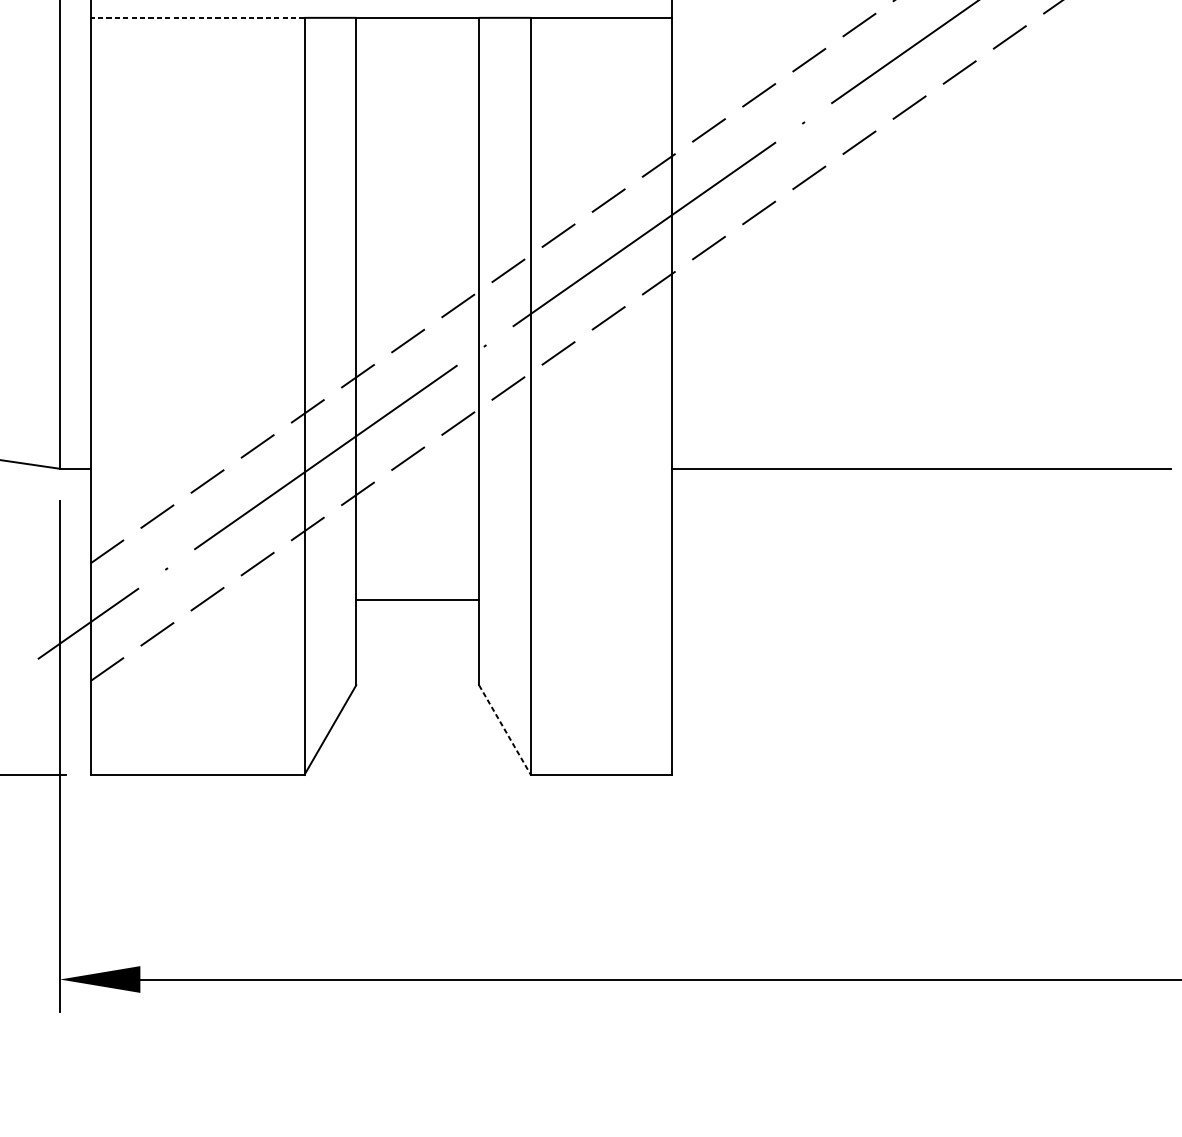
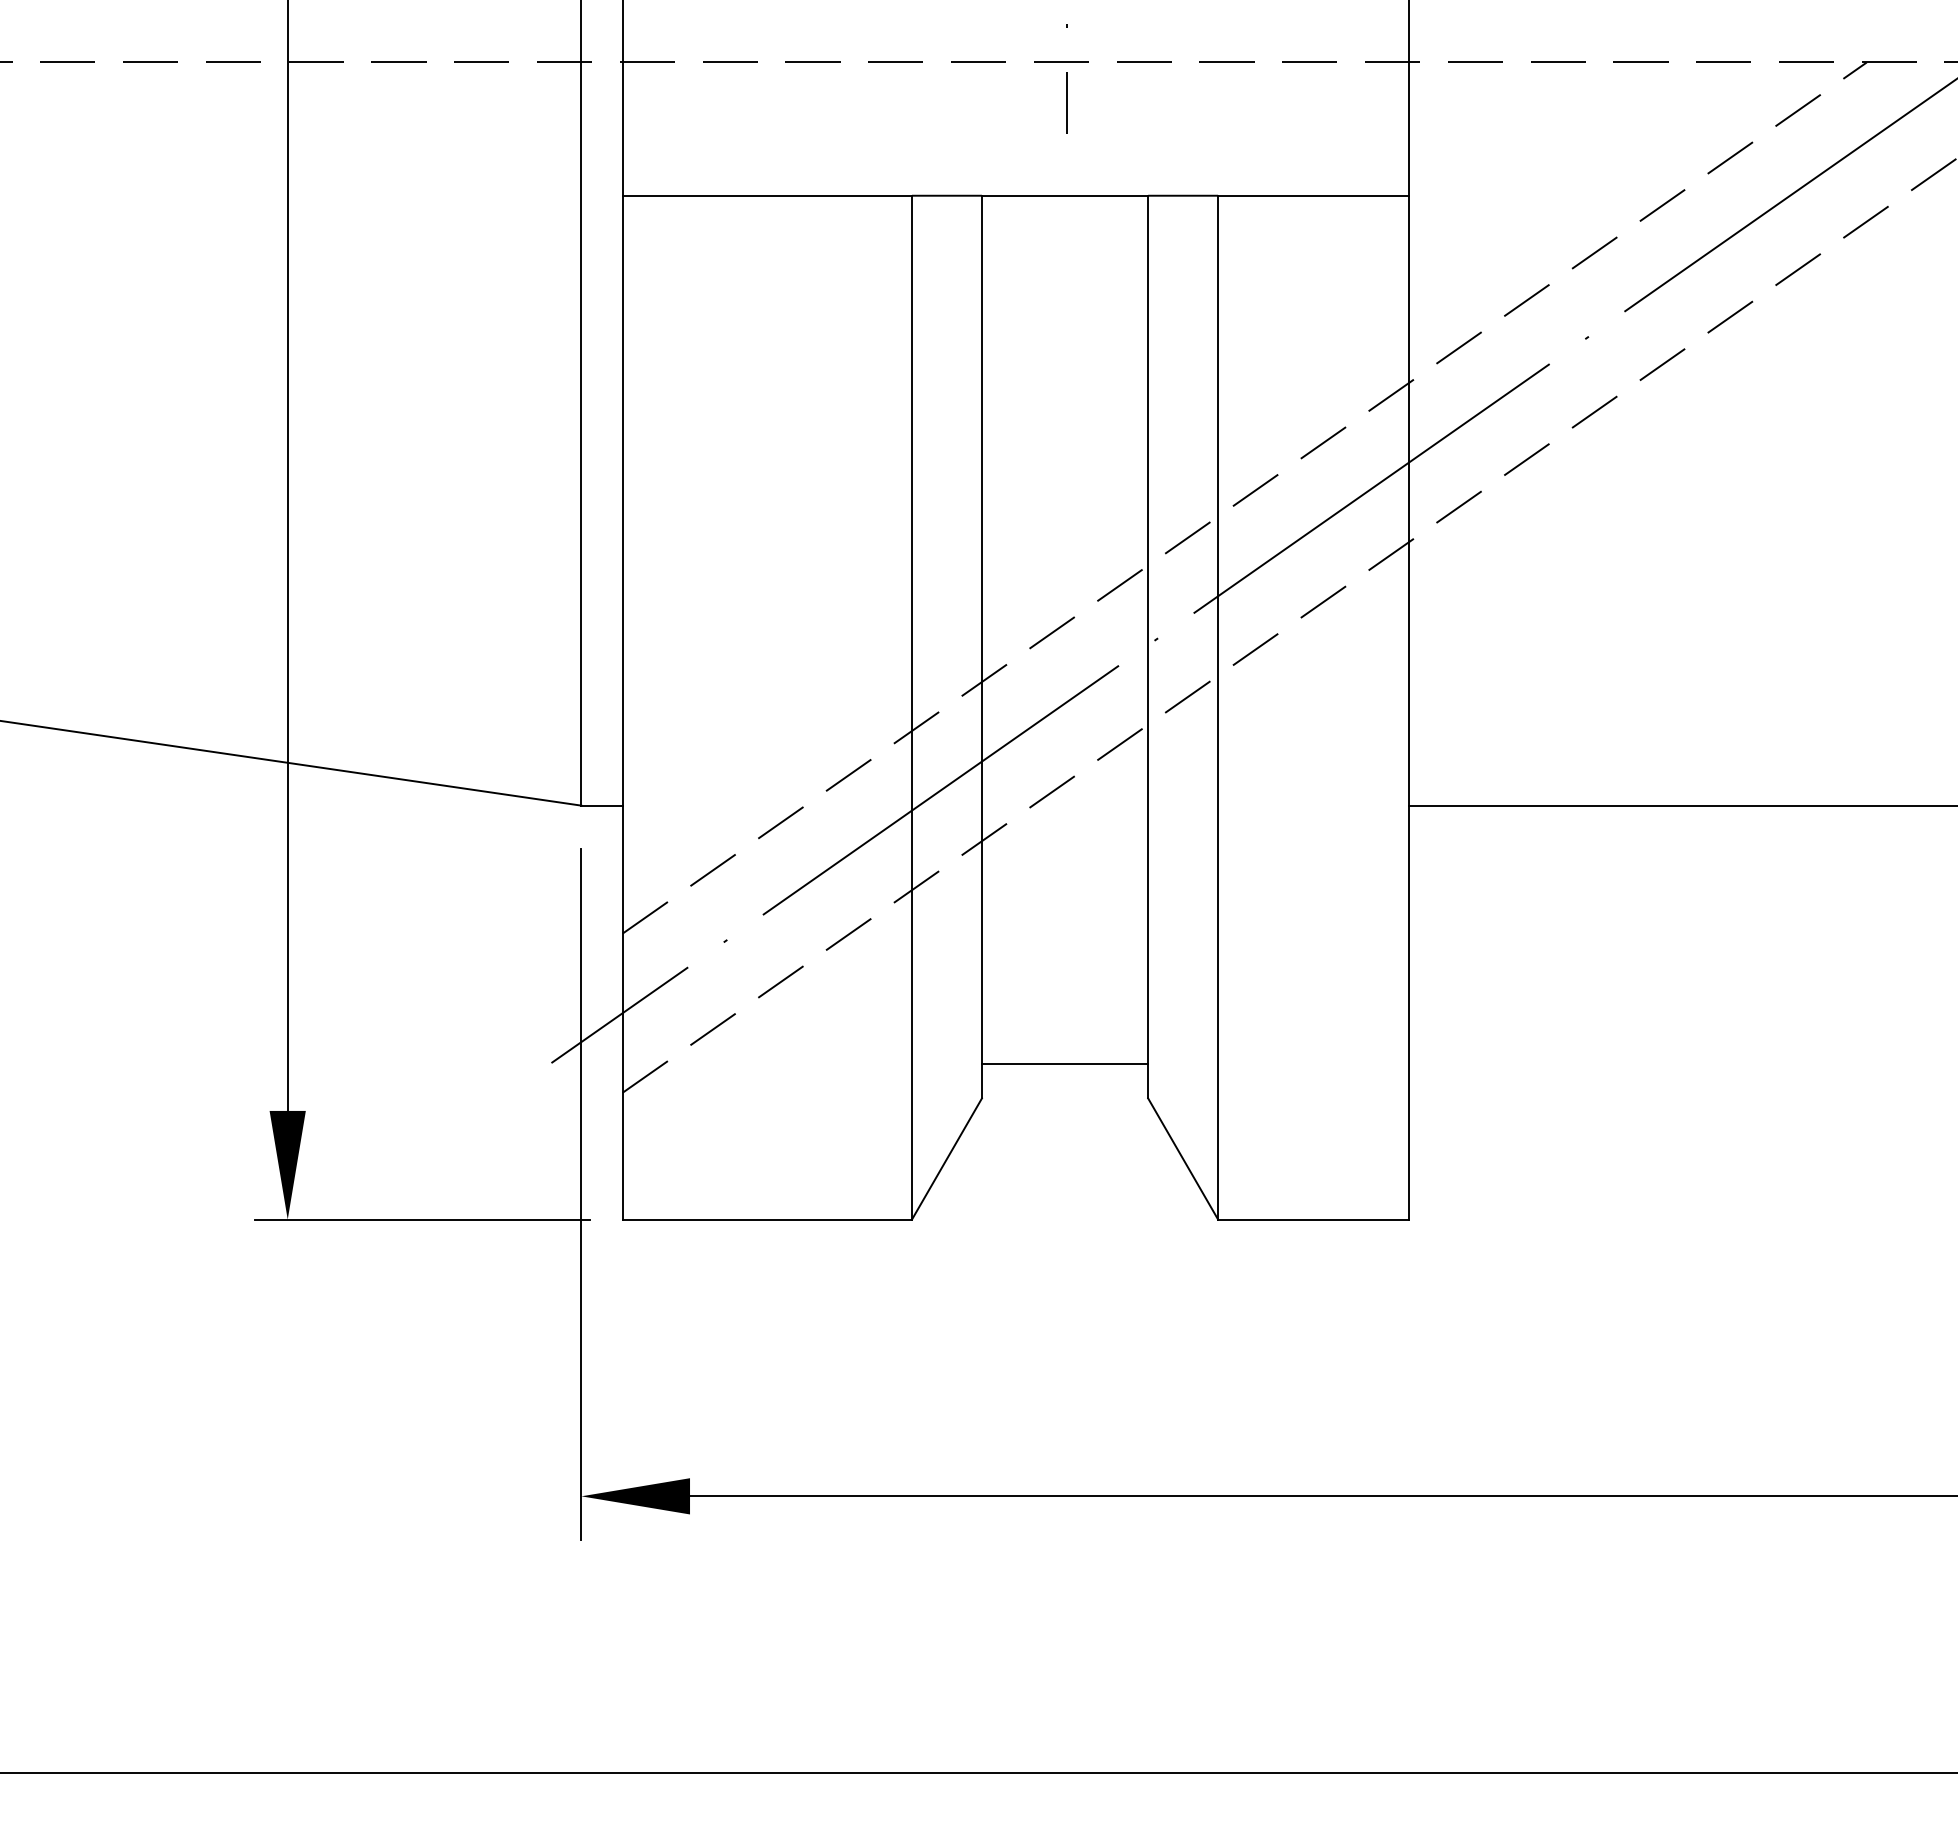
line: (197, 17) -> (767, 195), dashed -> solid
line: (417, 599) -> (1064, 1064), moved
line: (505, 729) -> (1183, 1158), dashed -> solid

